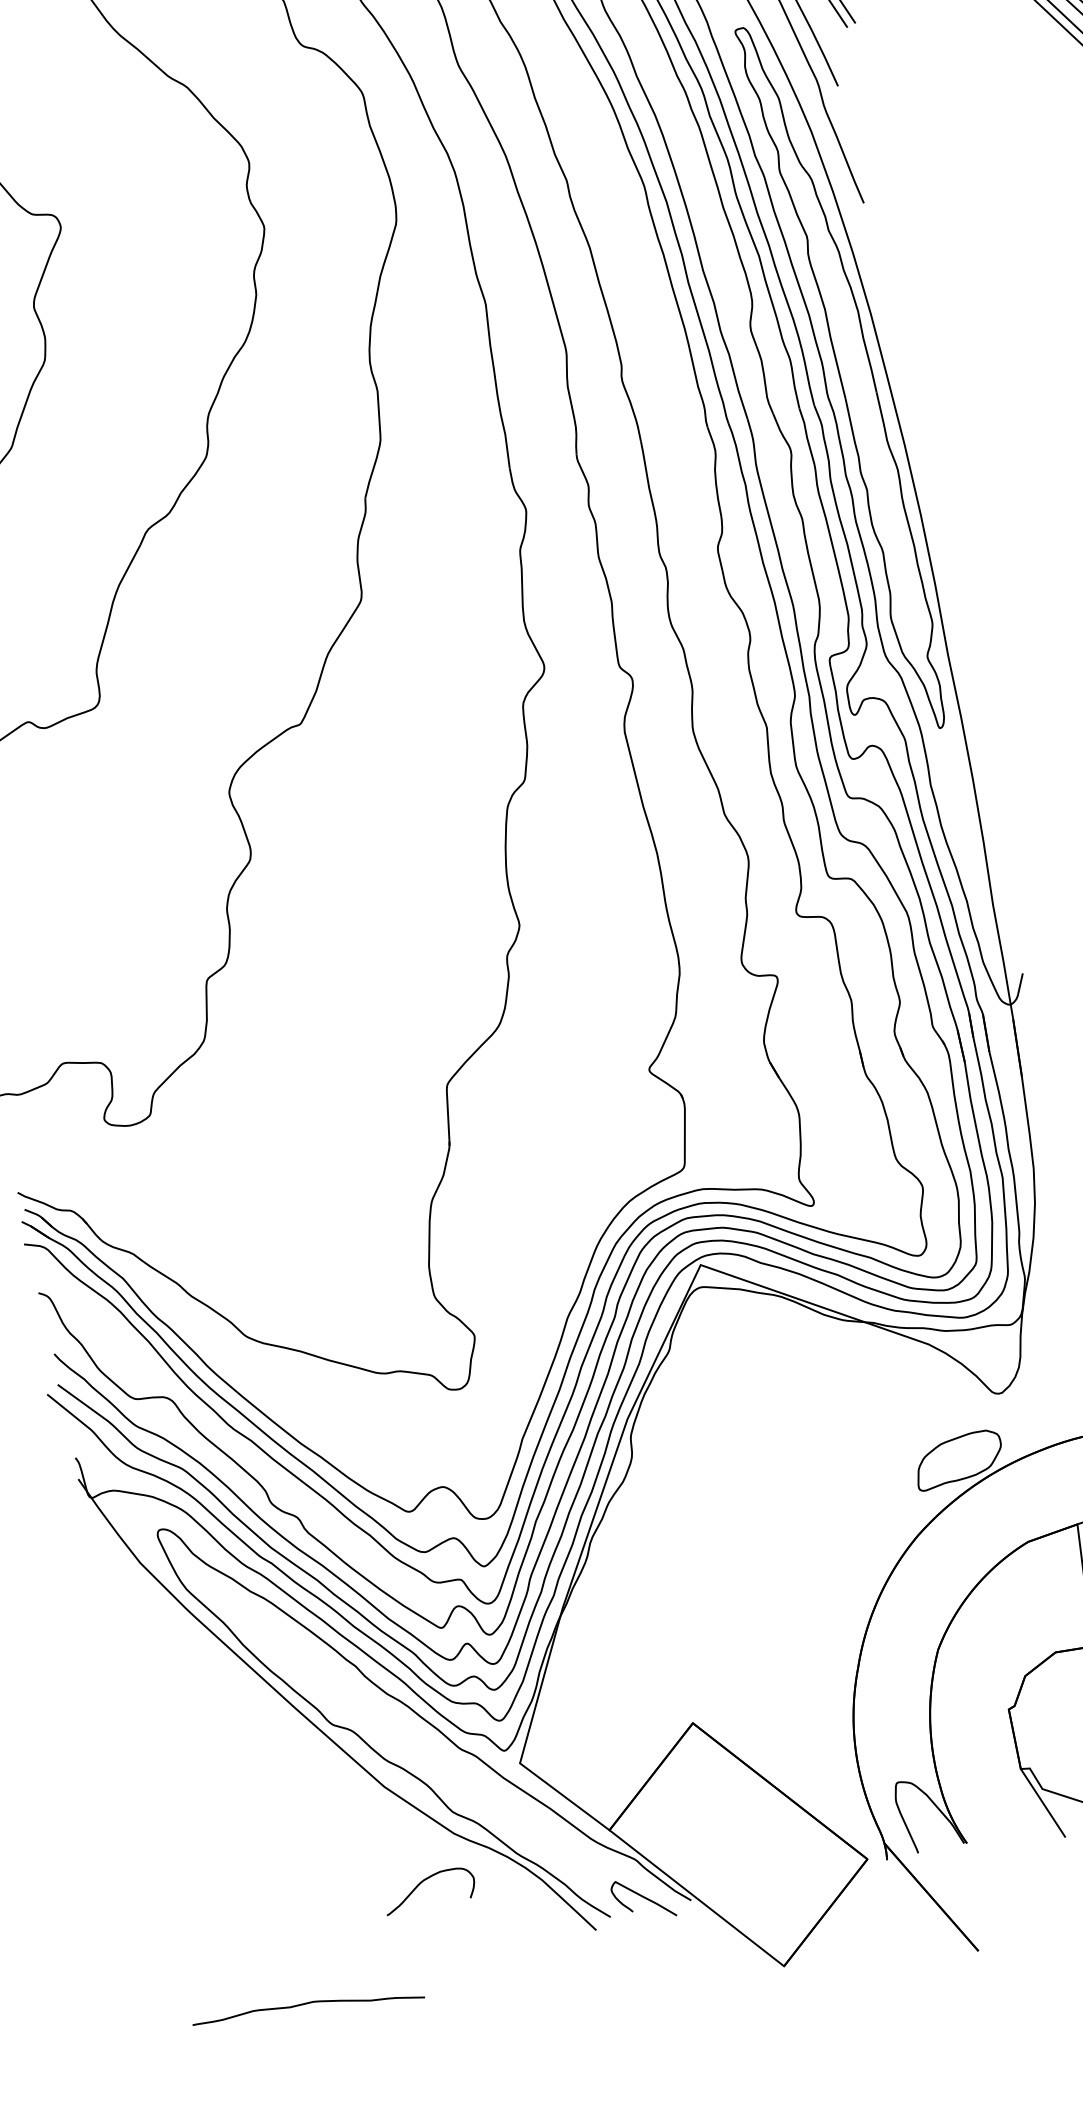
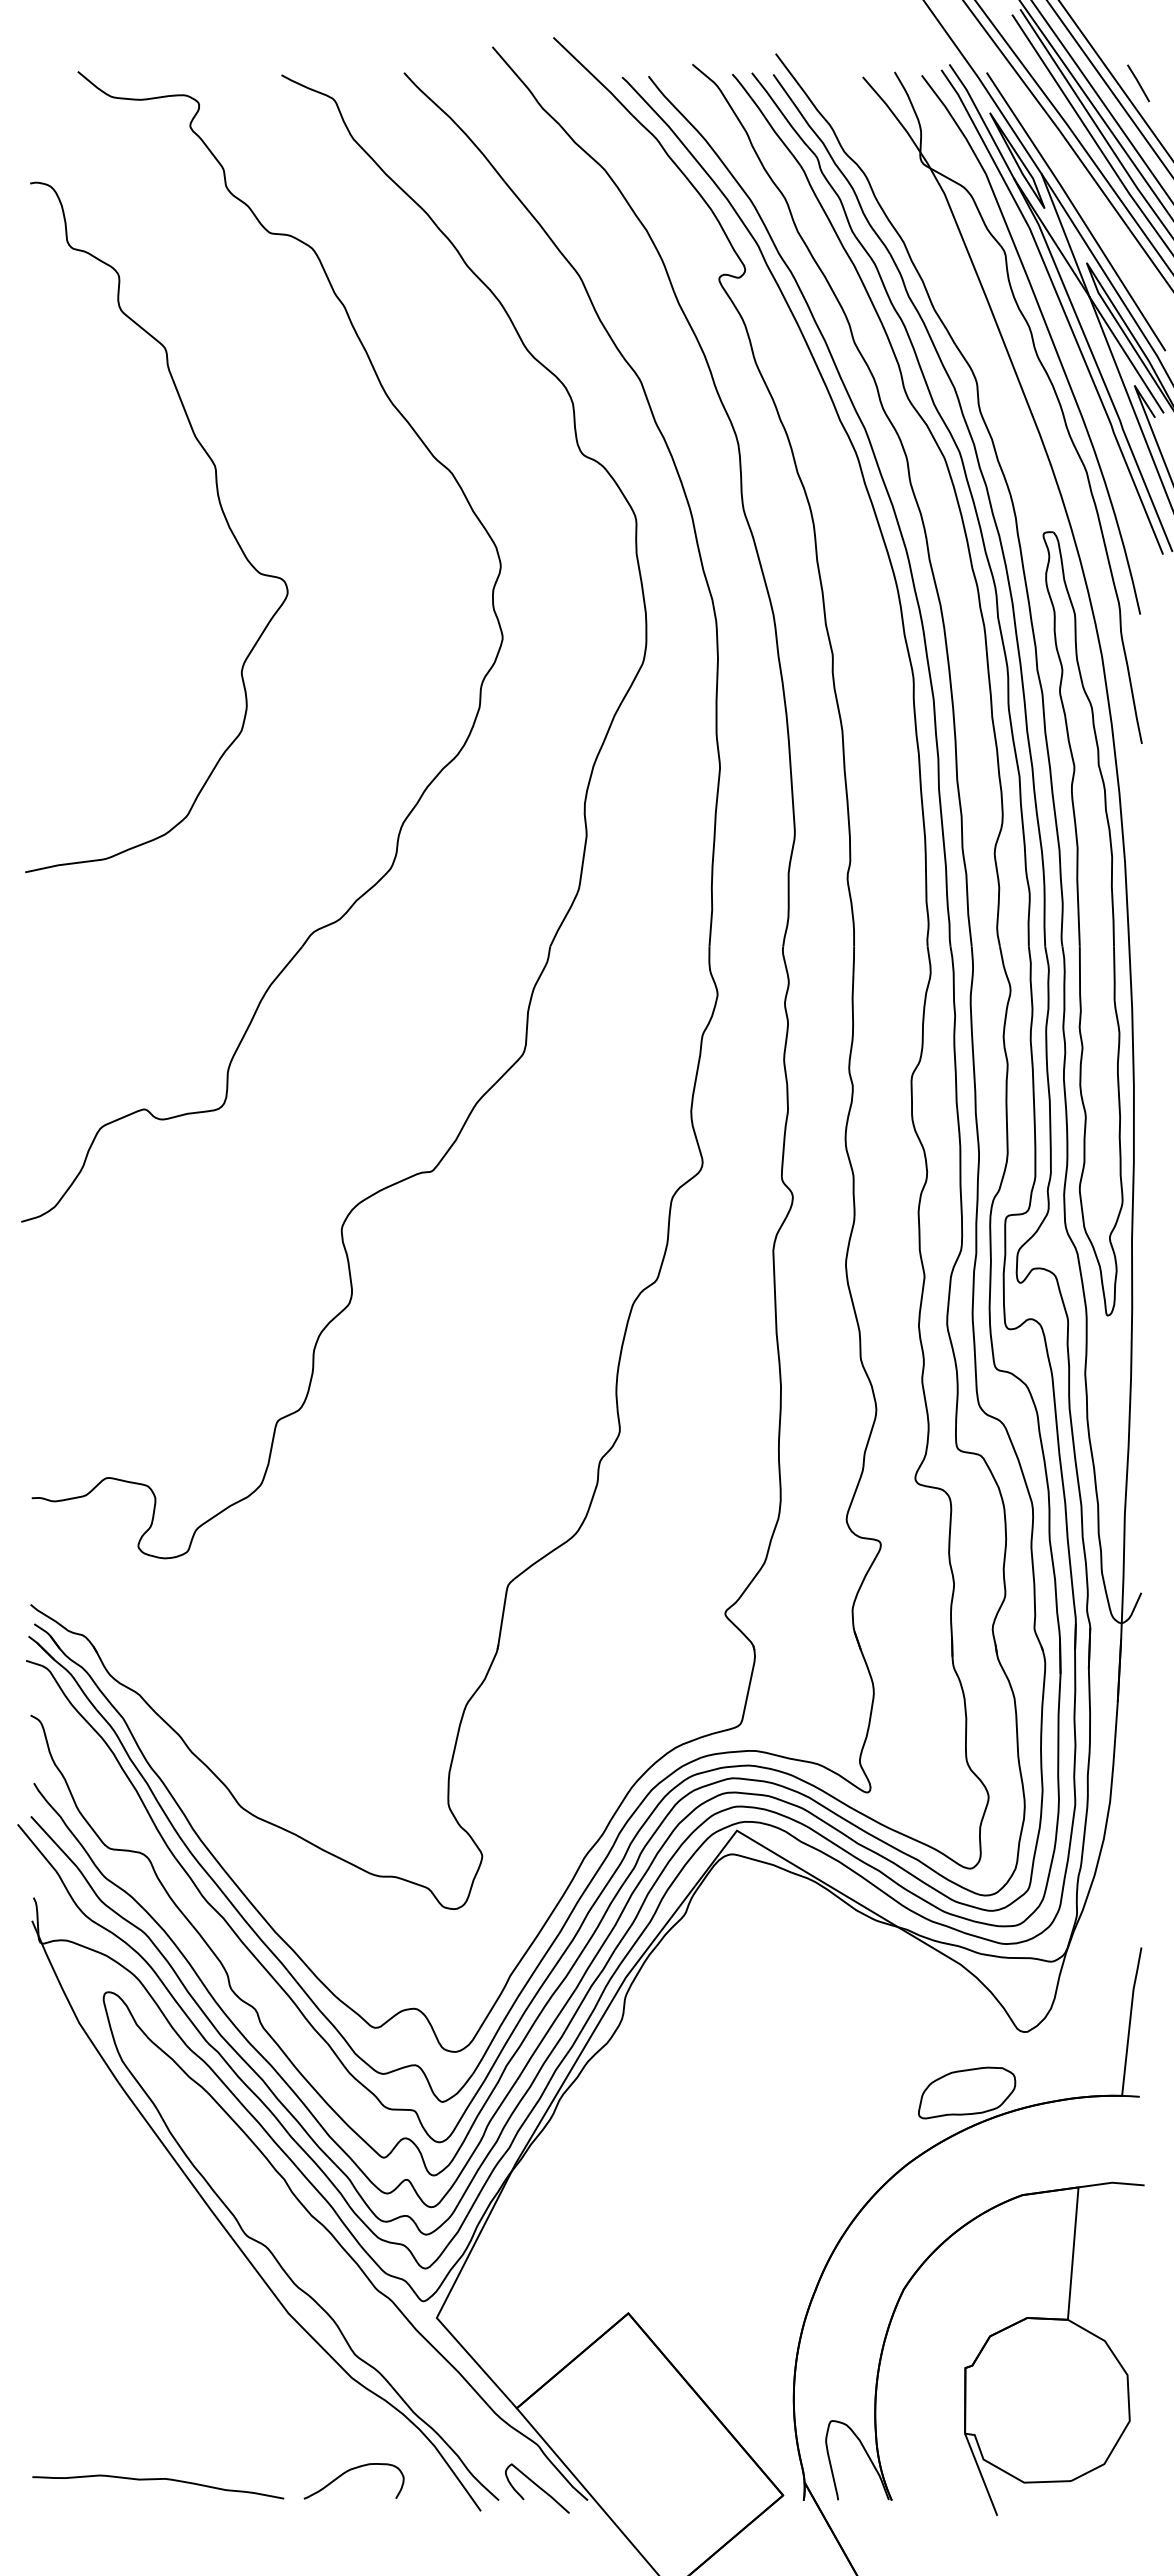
curve: (423, 1882) -> (349, 2471), moved
curve: (307, 2003) -> (158, 2479), moved

